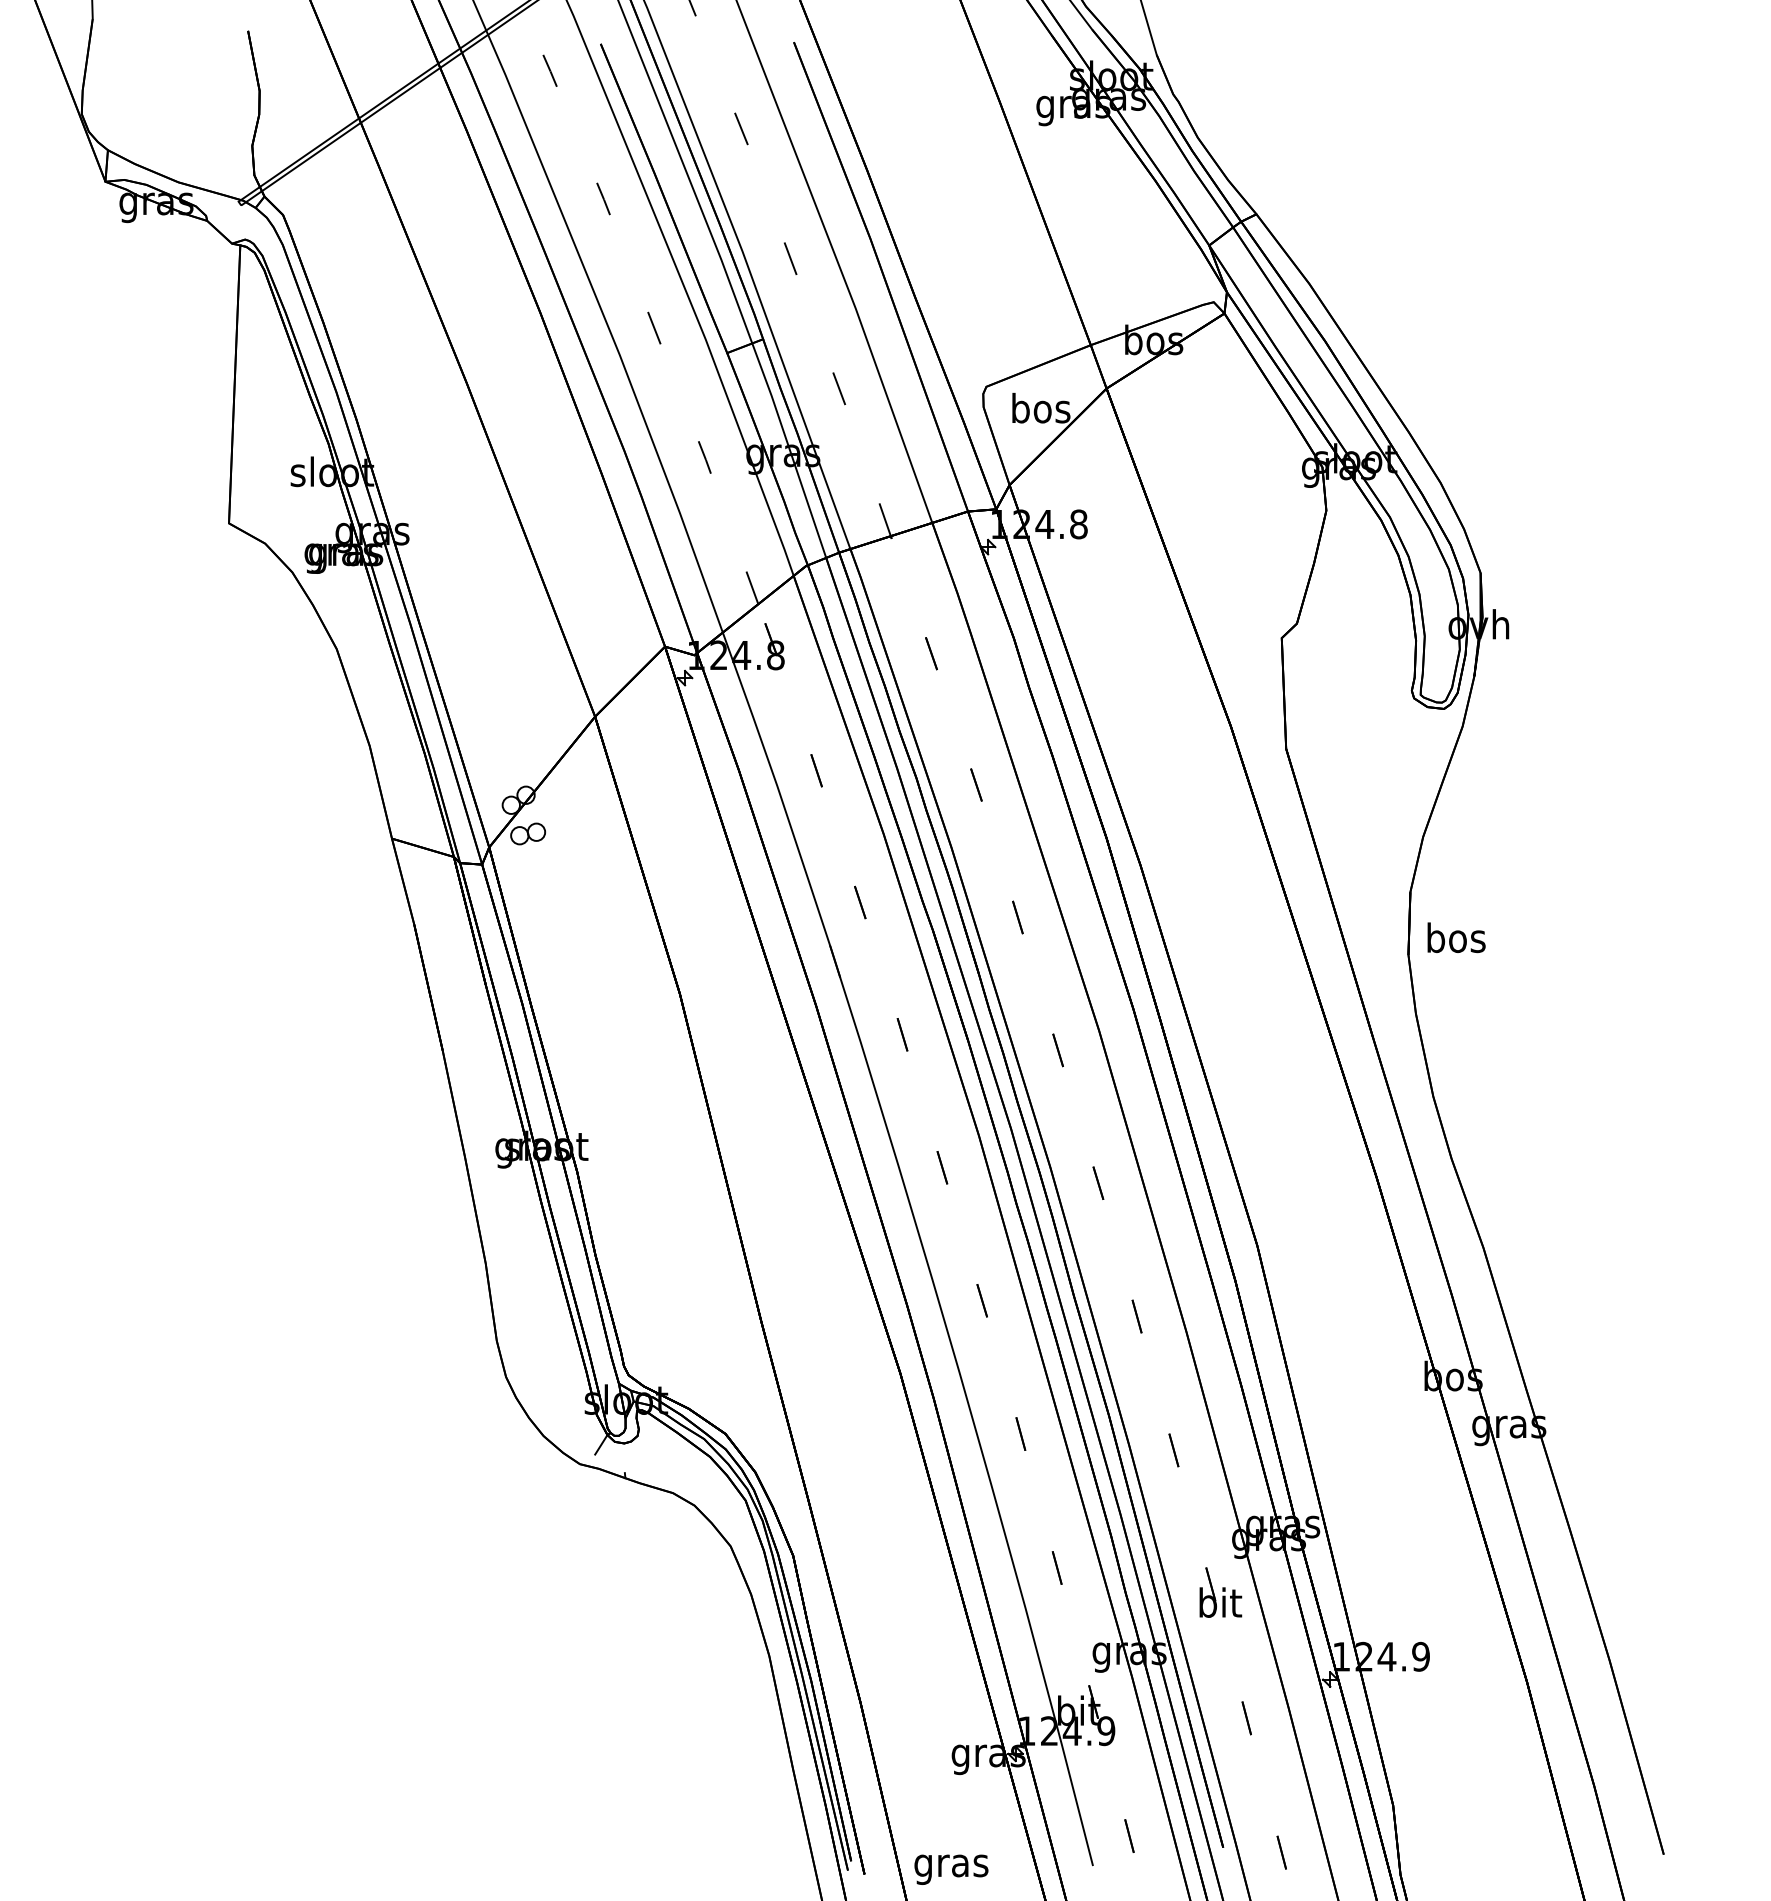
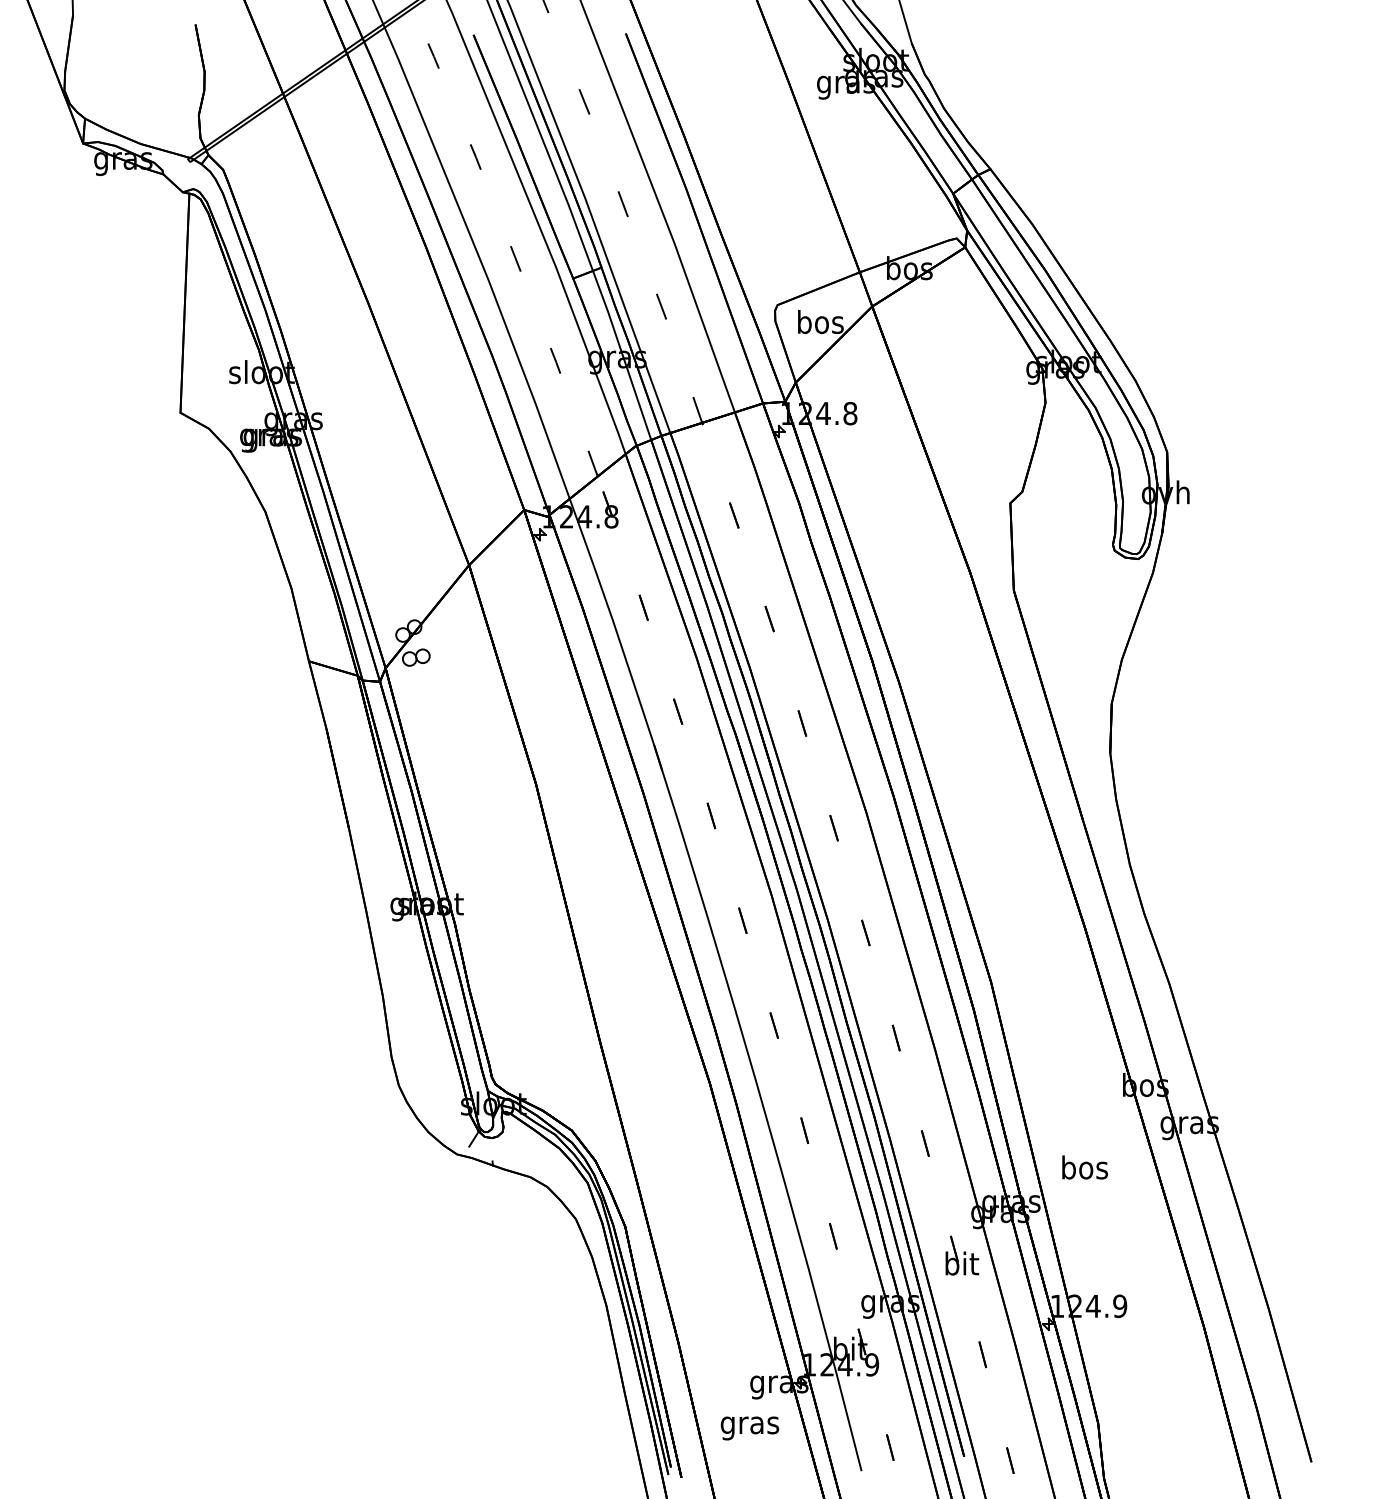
text: (1456, 937) -> (1085, 1167), moved
text: (951, 1869) -> (750, 1428), moved

